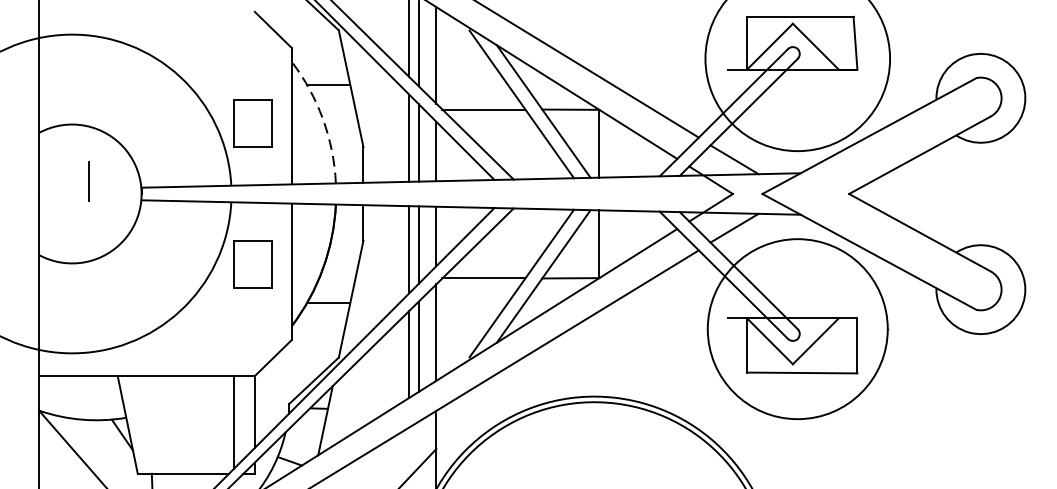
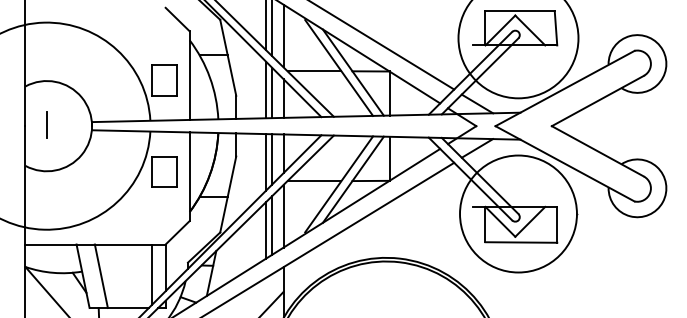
arc: (322, 119) -> (209, 77), dashed -> solid
line: (88, 180) -> (46, 124), moved
line: (154, 425) -> (100, 276), added

